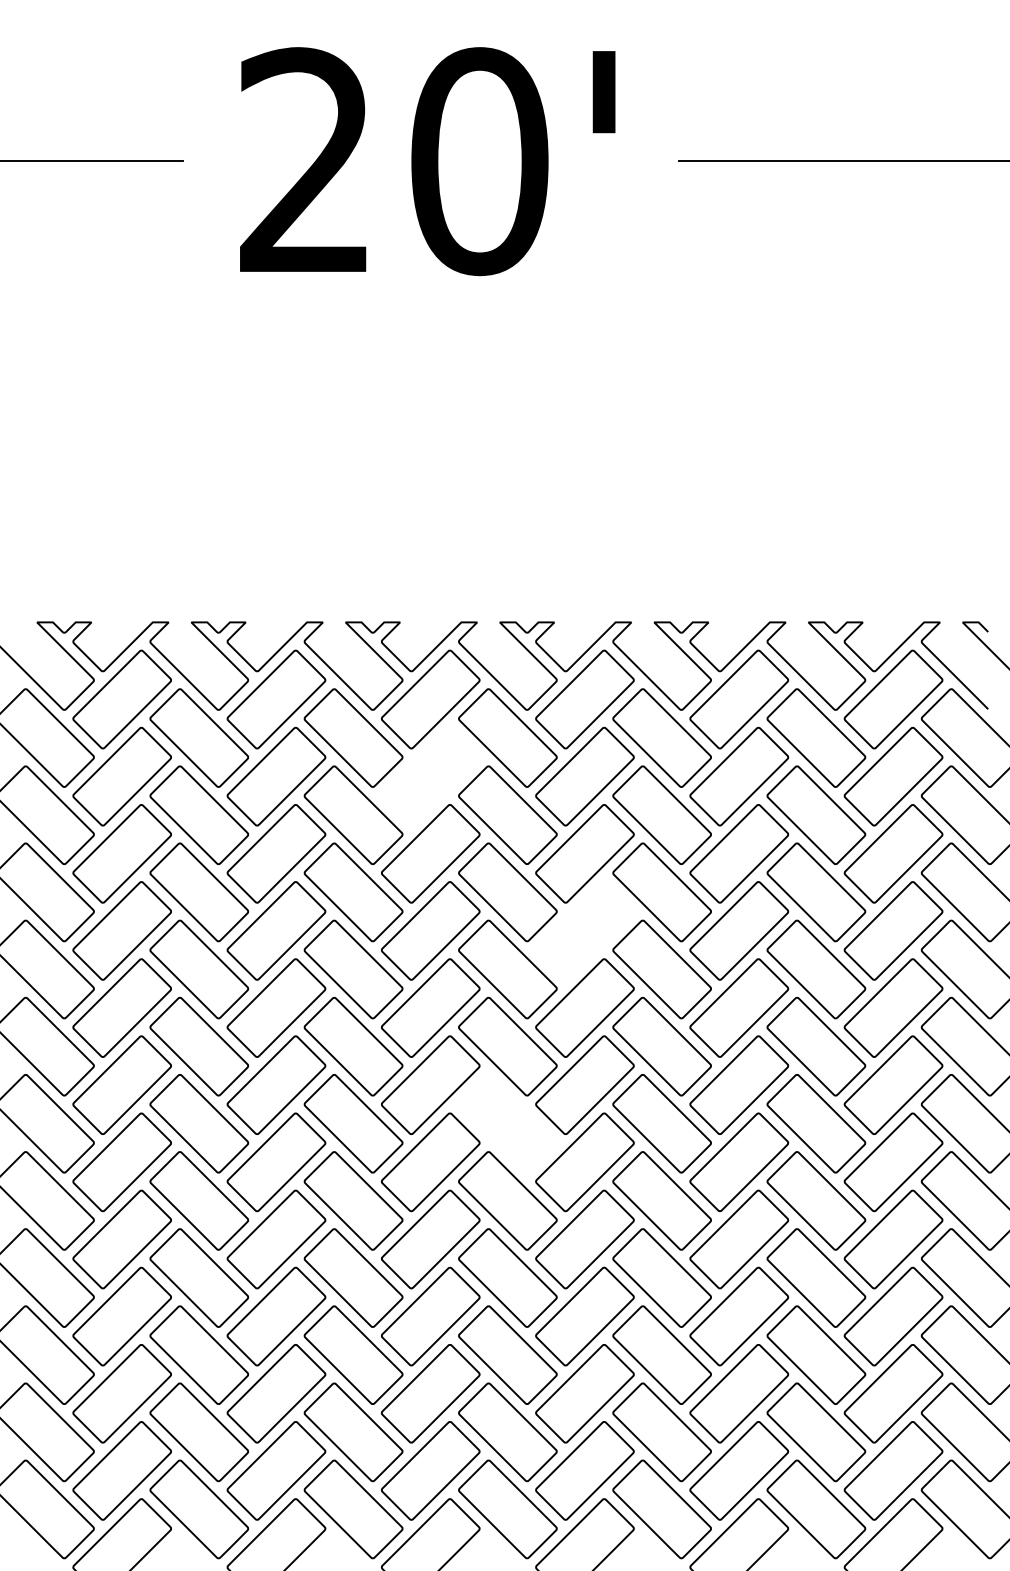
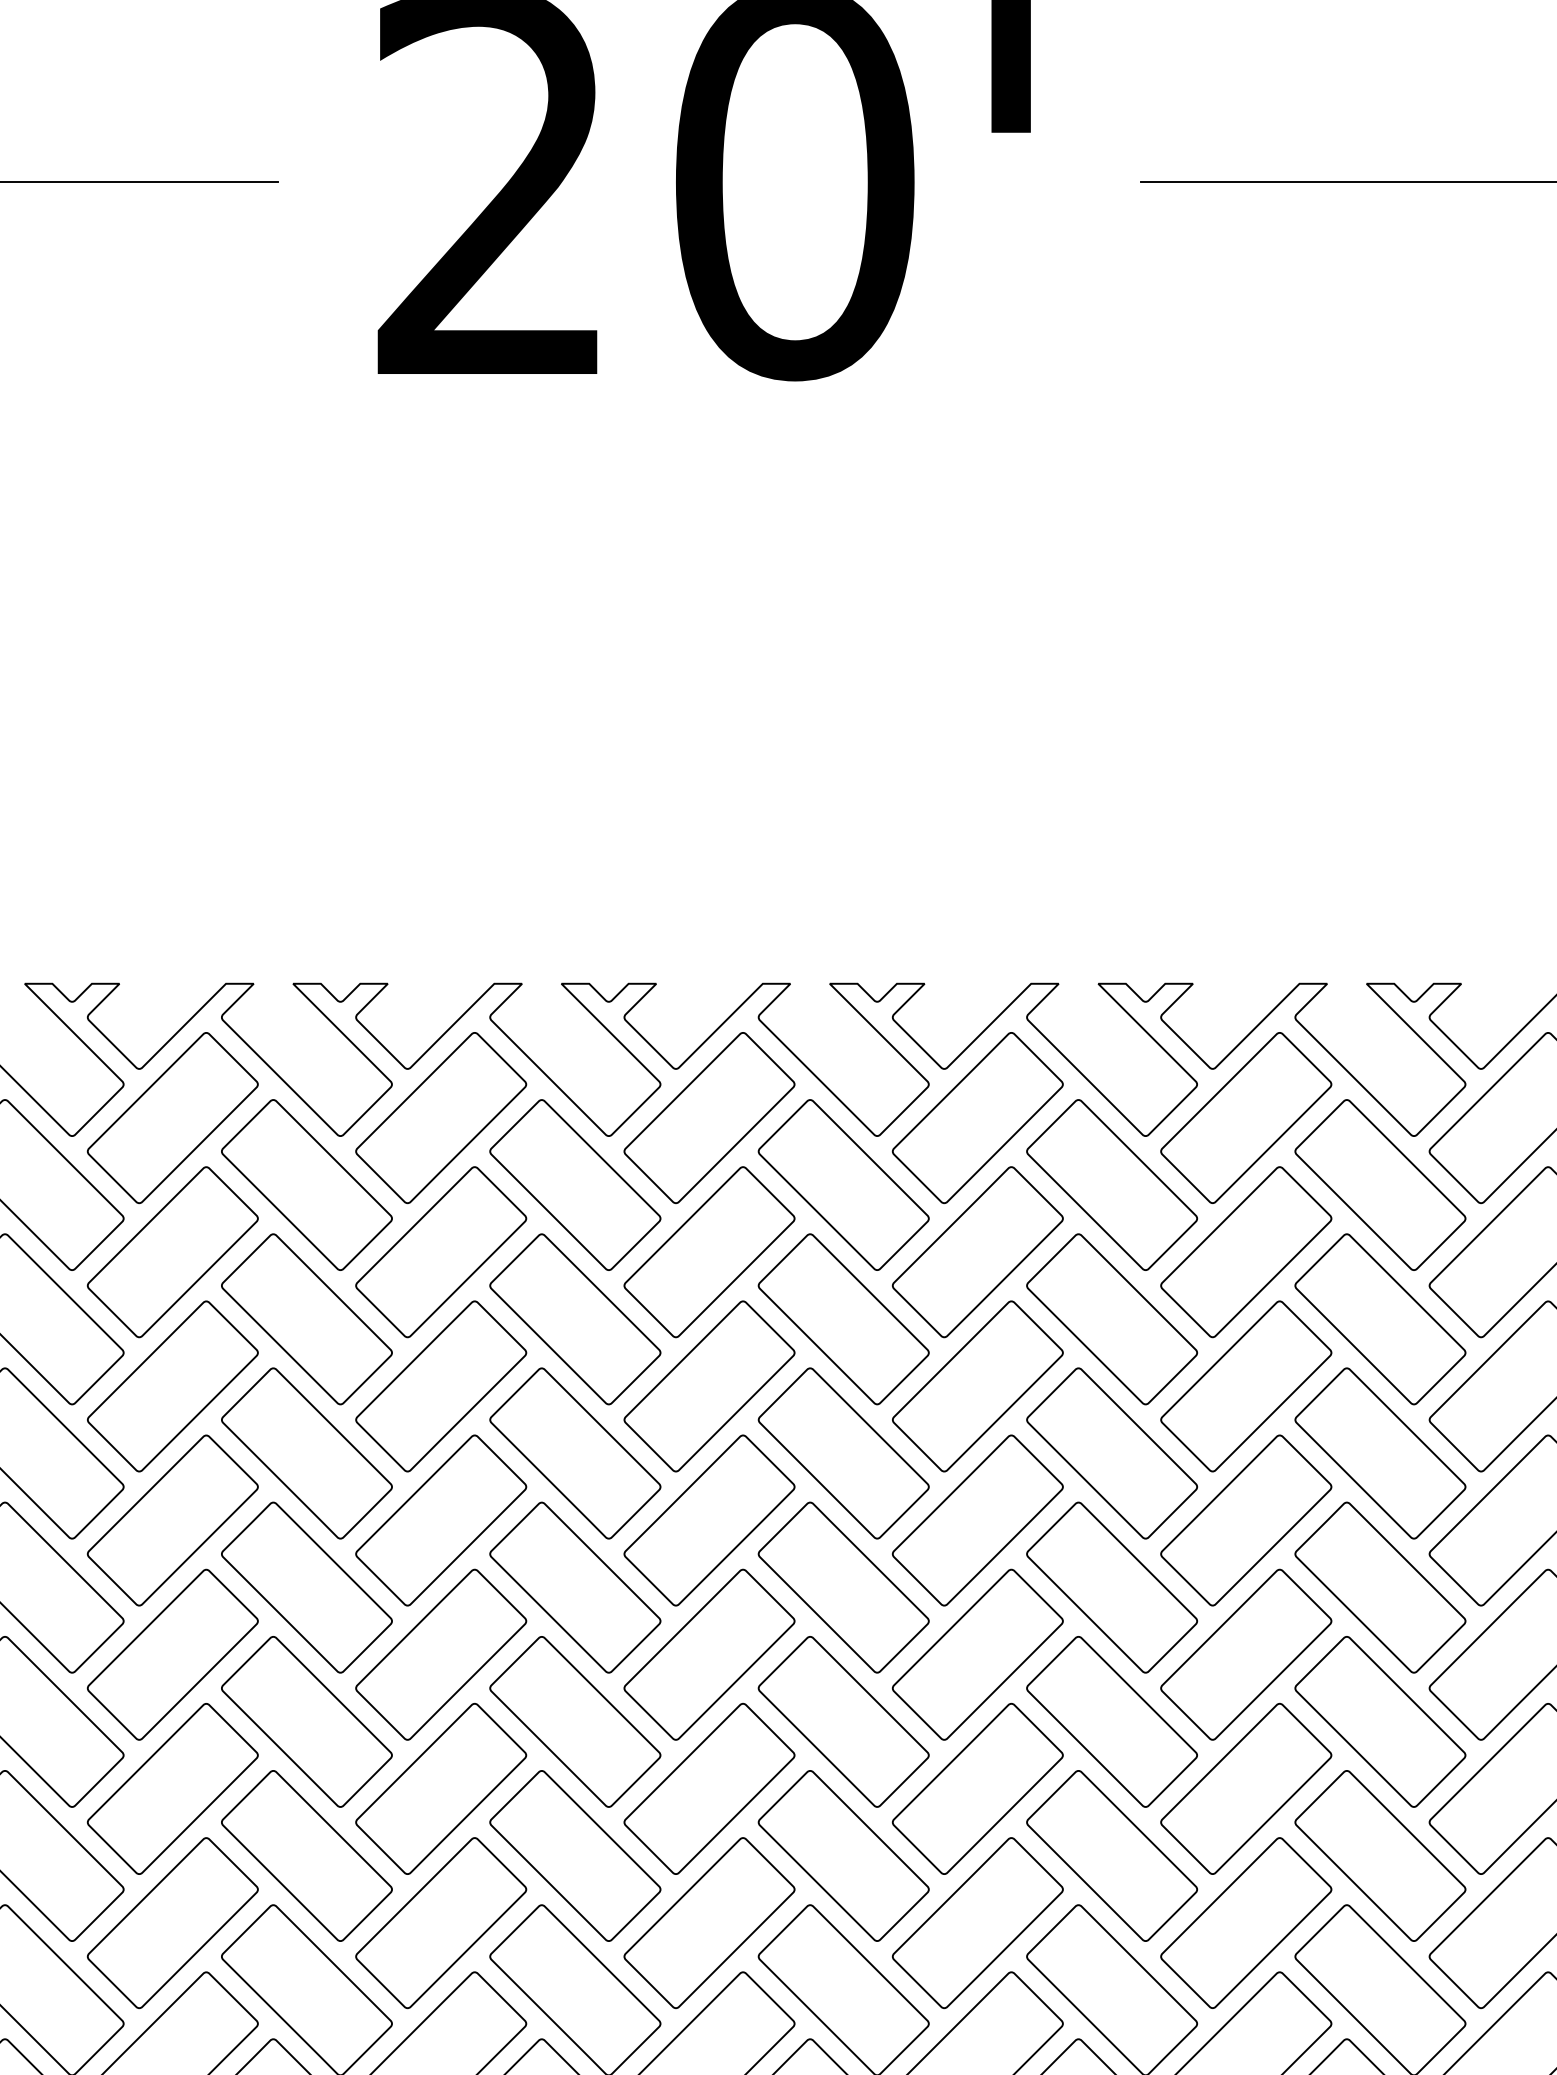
part: (430, 776) -> (709, 1251), added
part: (584, 930) -> (977, 1519), added
part: (507, 1123) -> (843, 1855), added

